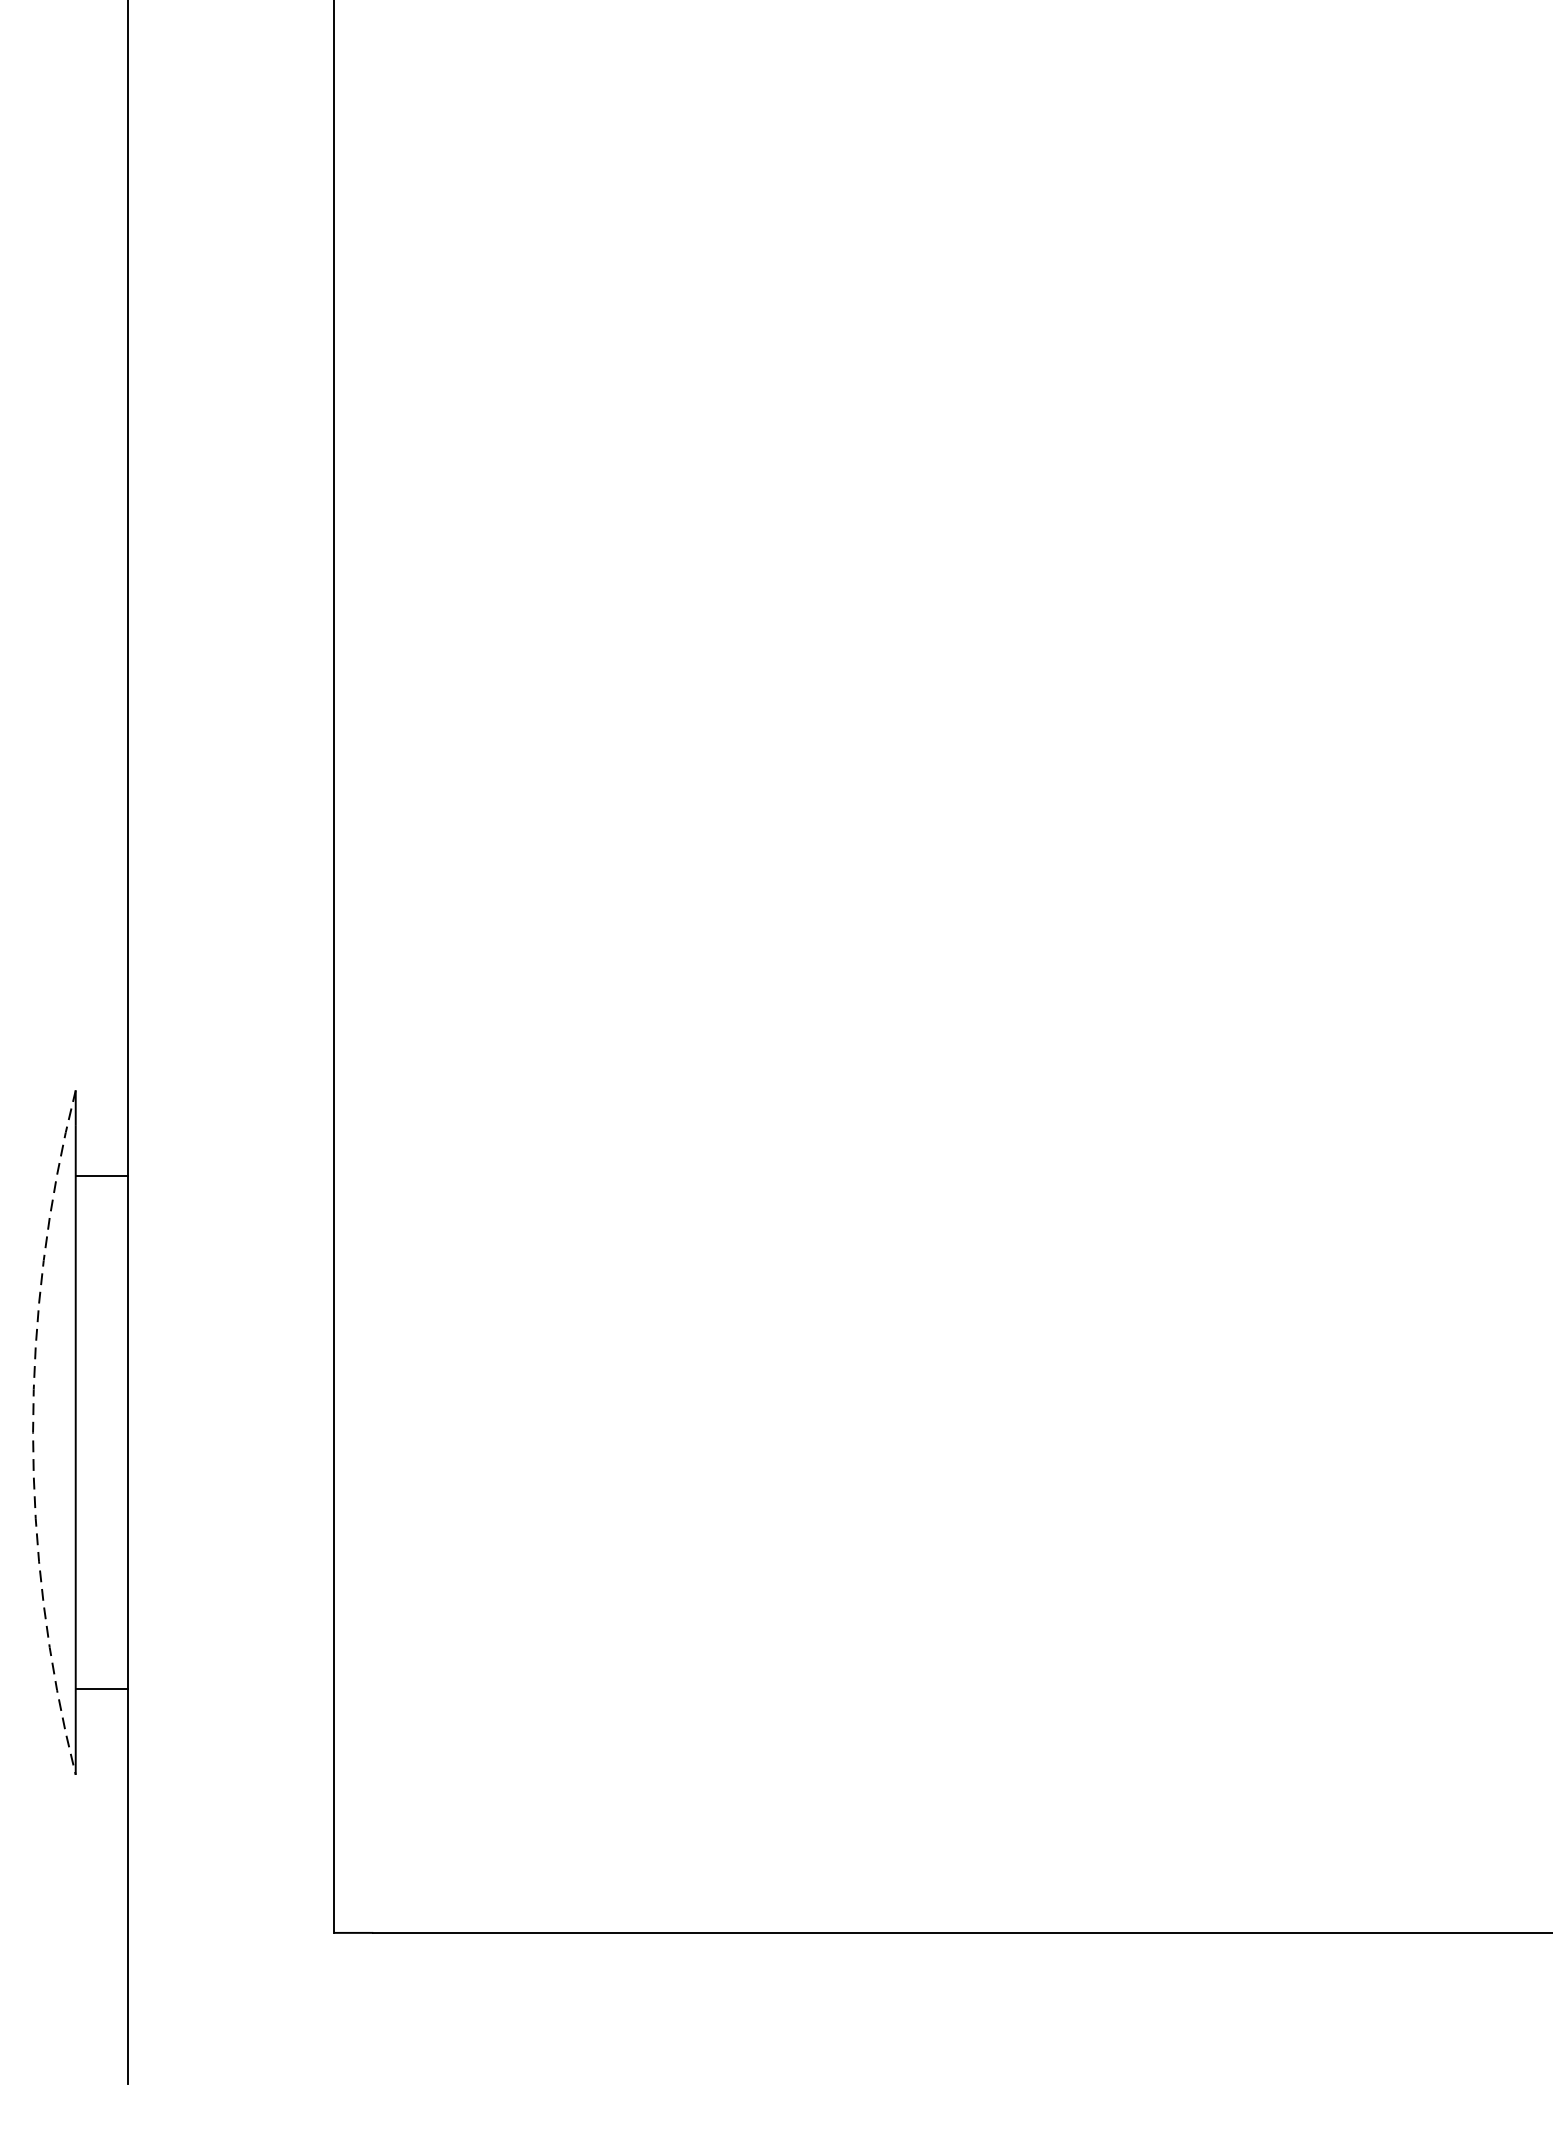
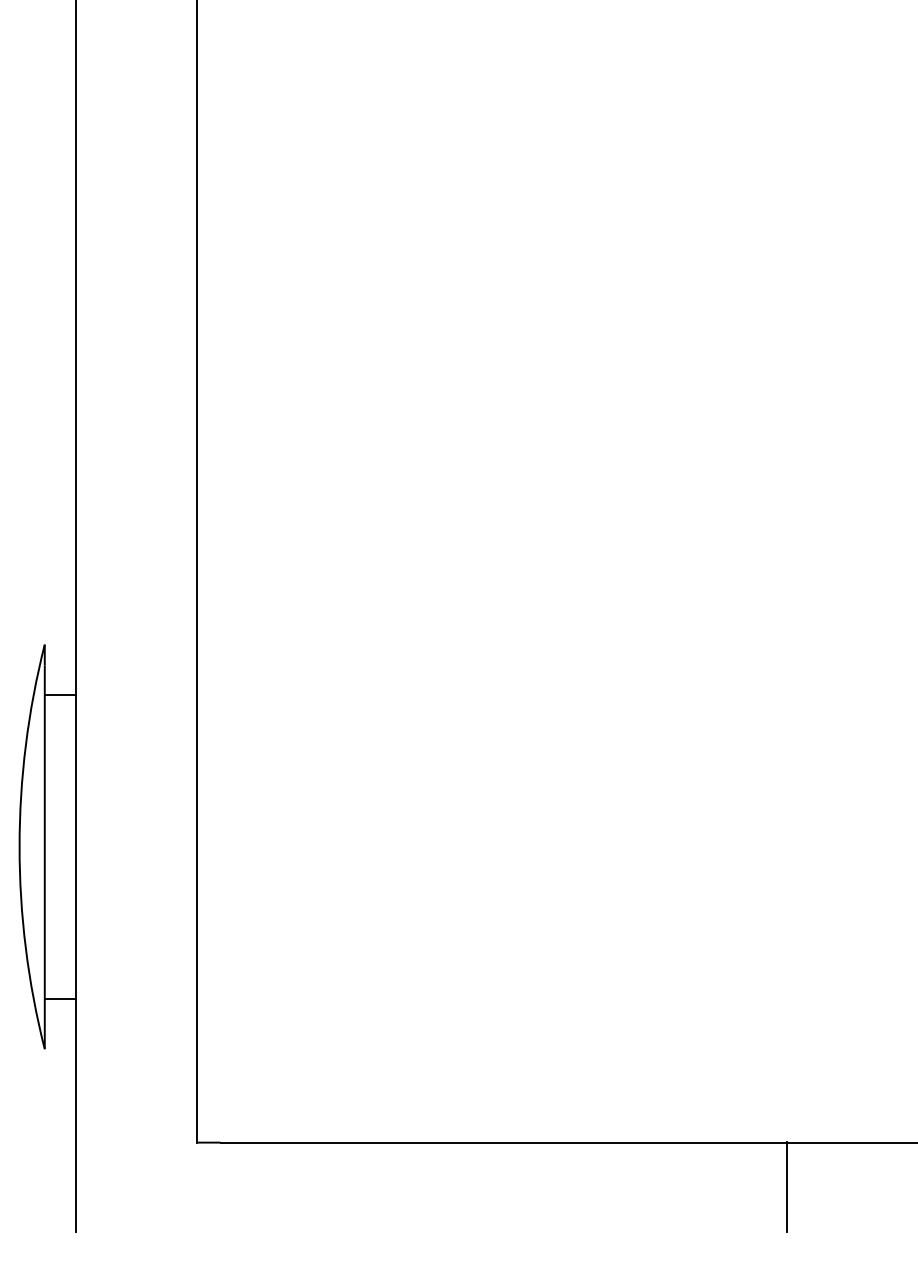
arc: (32, 1431) -> (19, 846), dashed -> solid
line: (1332, 2008) -> (787, 1187), added

